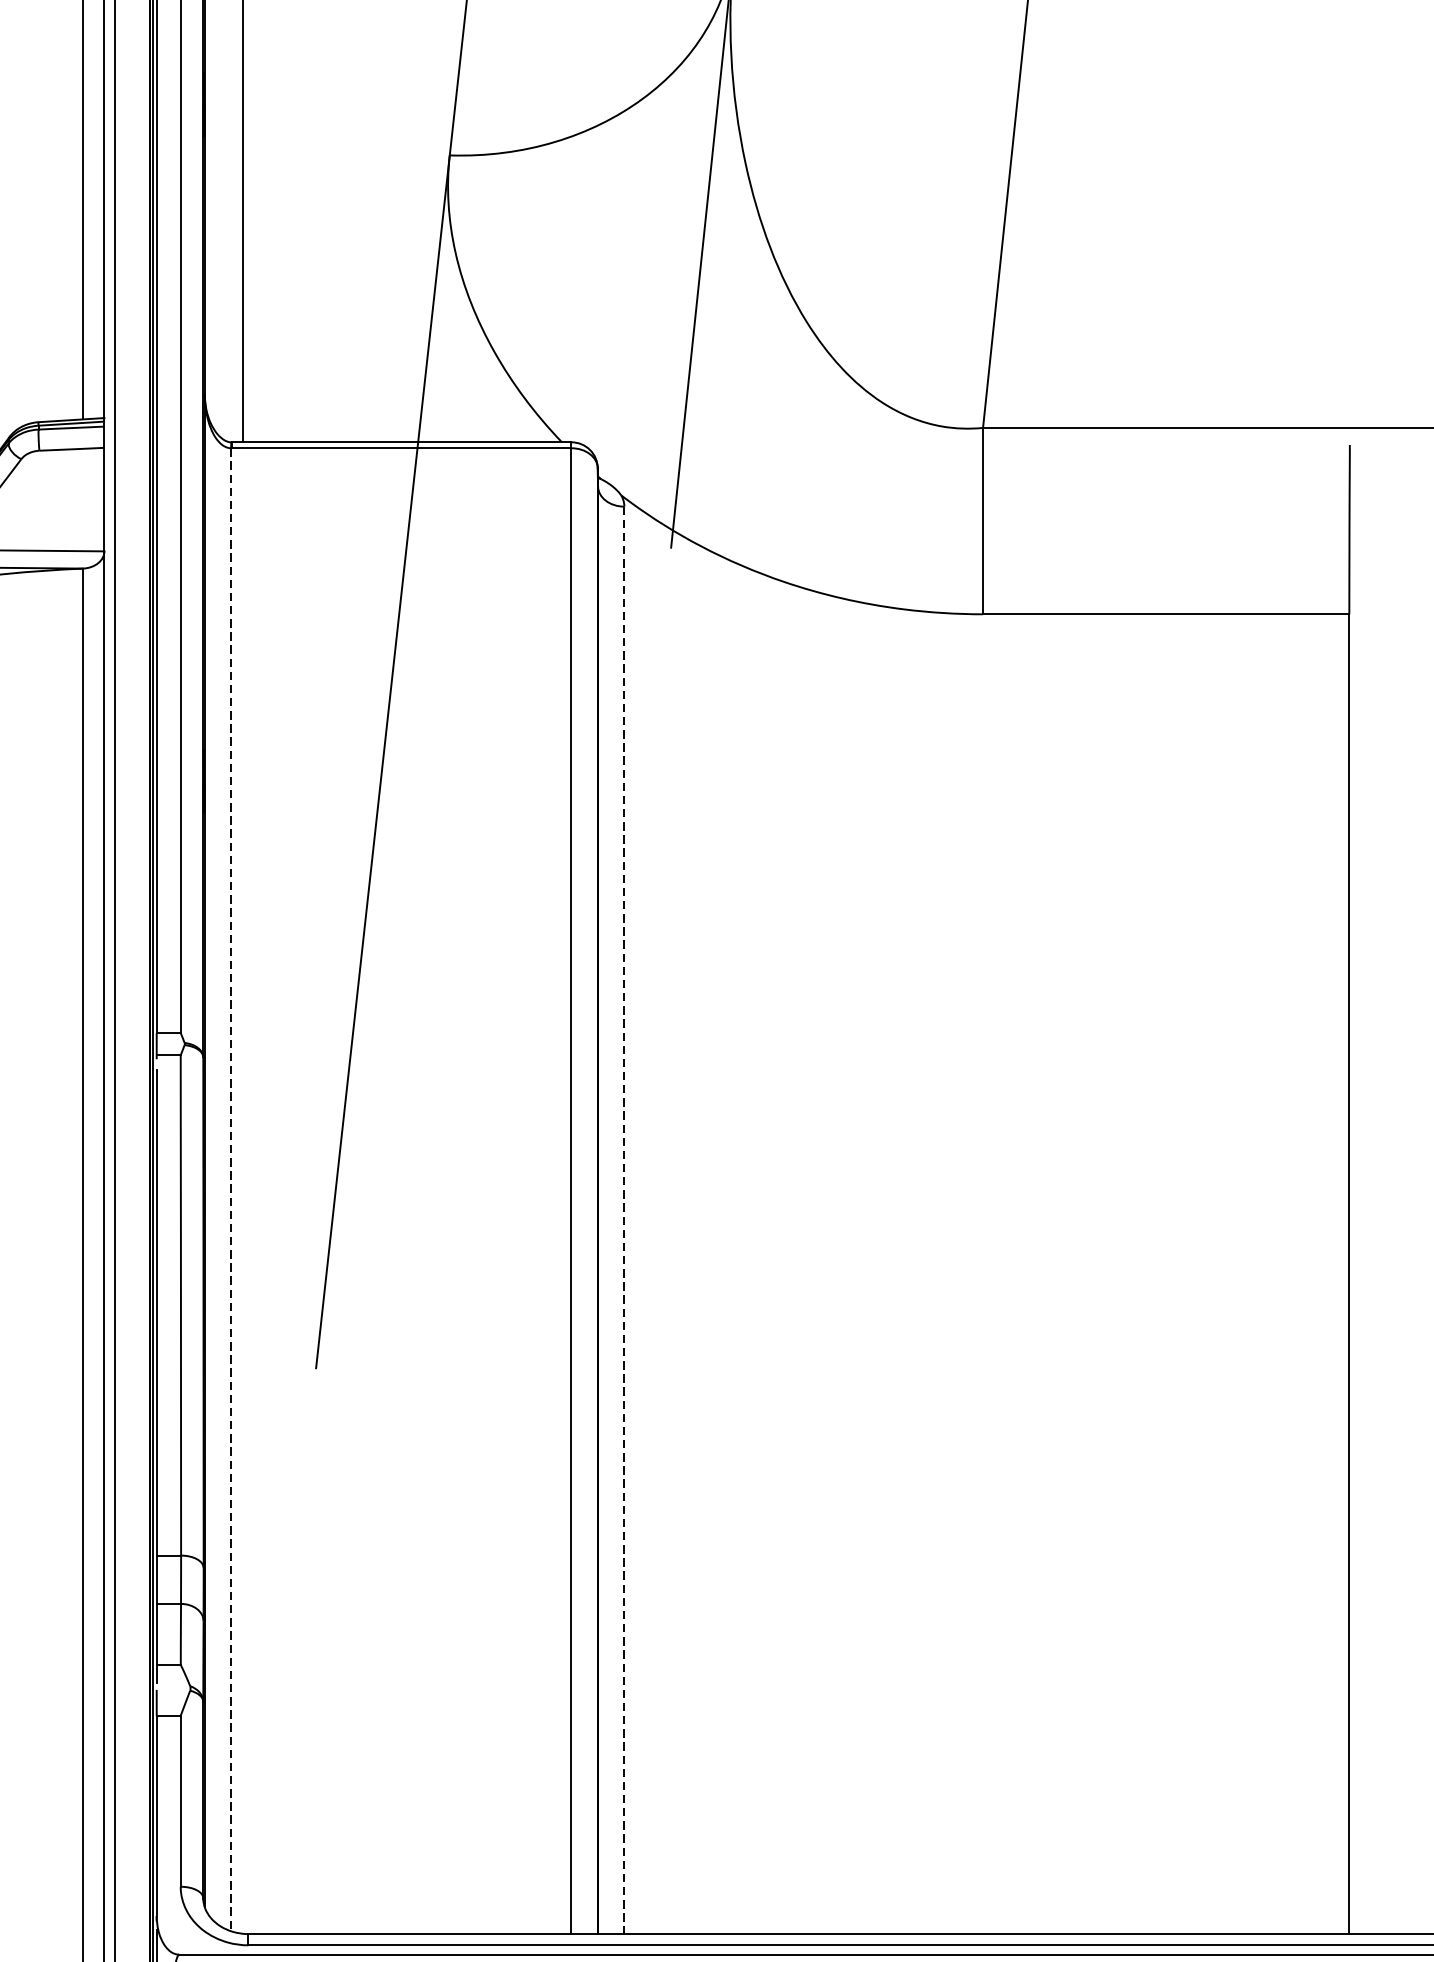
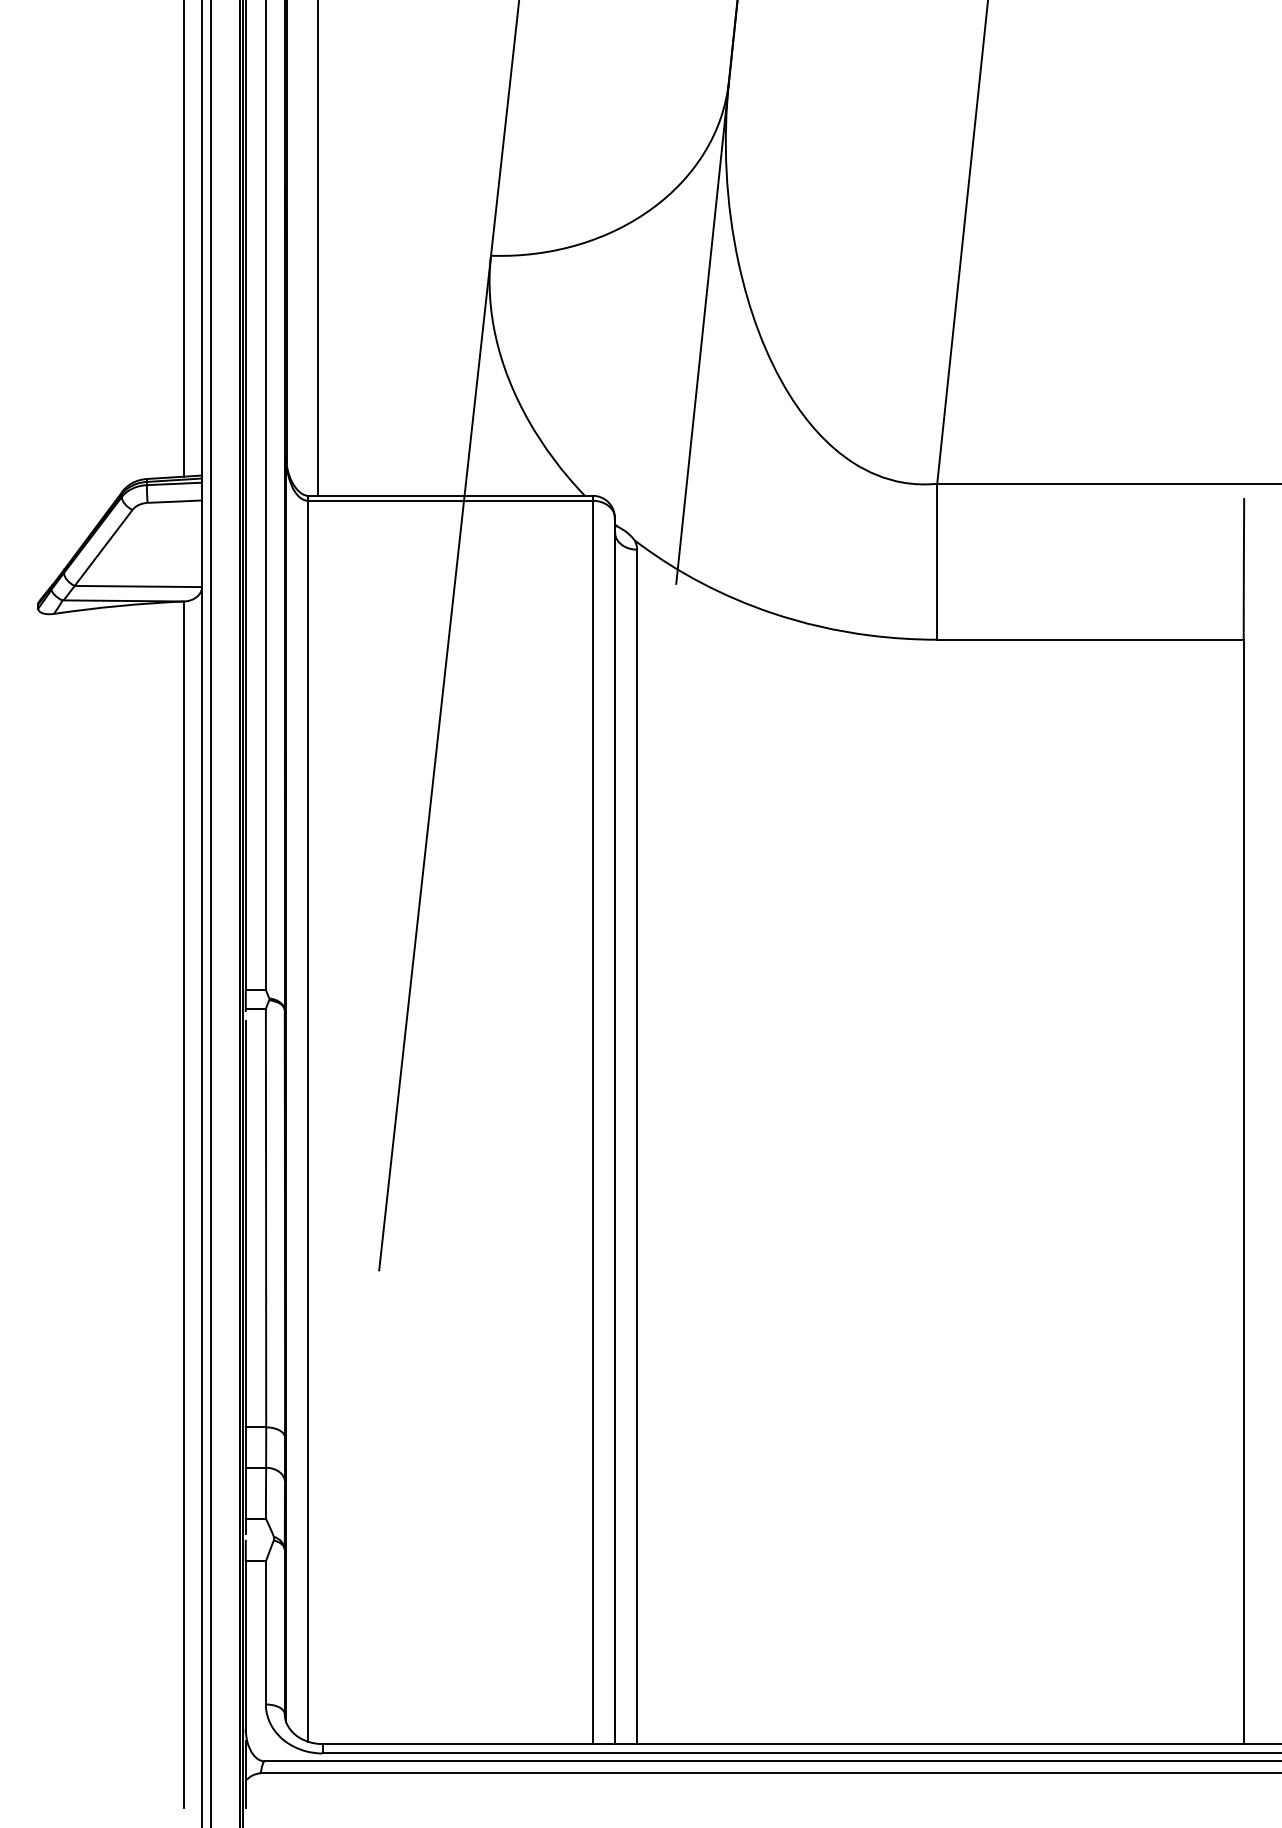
line: (231, 1190) -> (308, 1121), dashed -> solid
line: (624, 1221) -> (637, 1147), dashed -> solid

